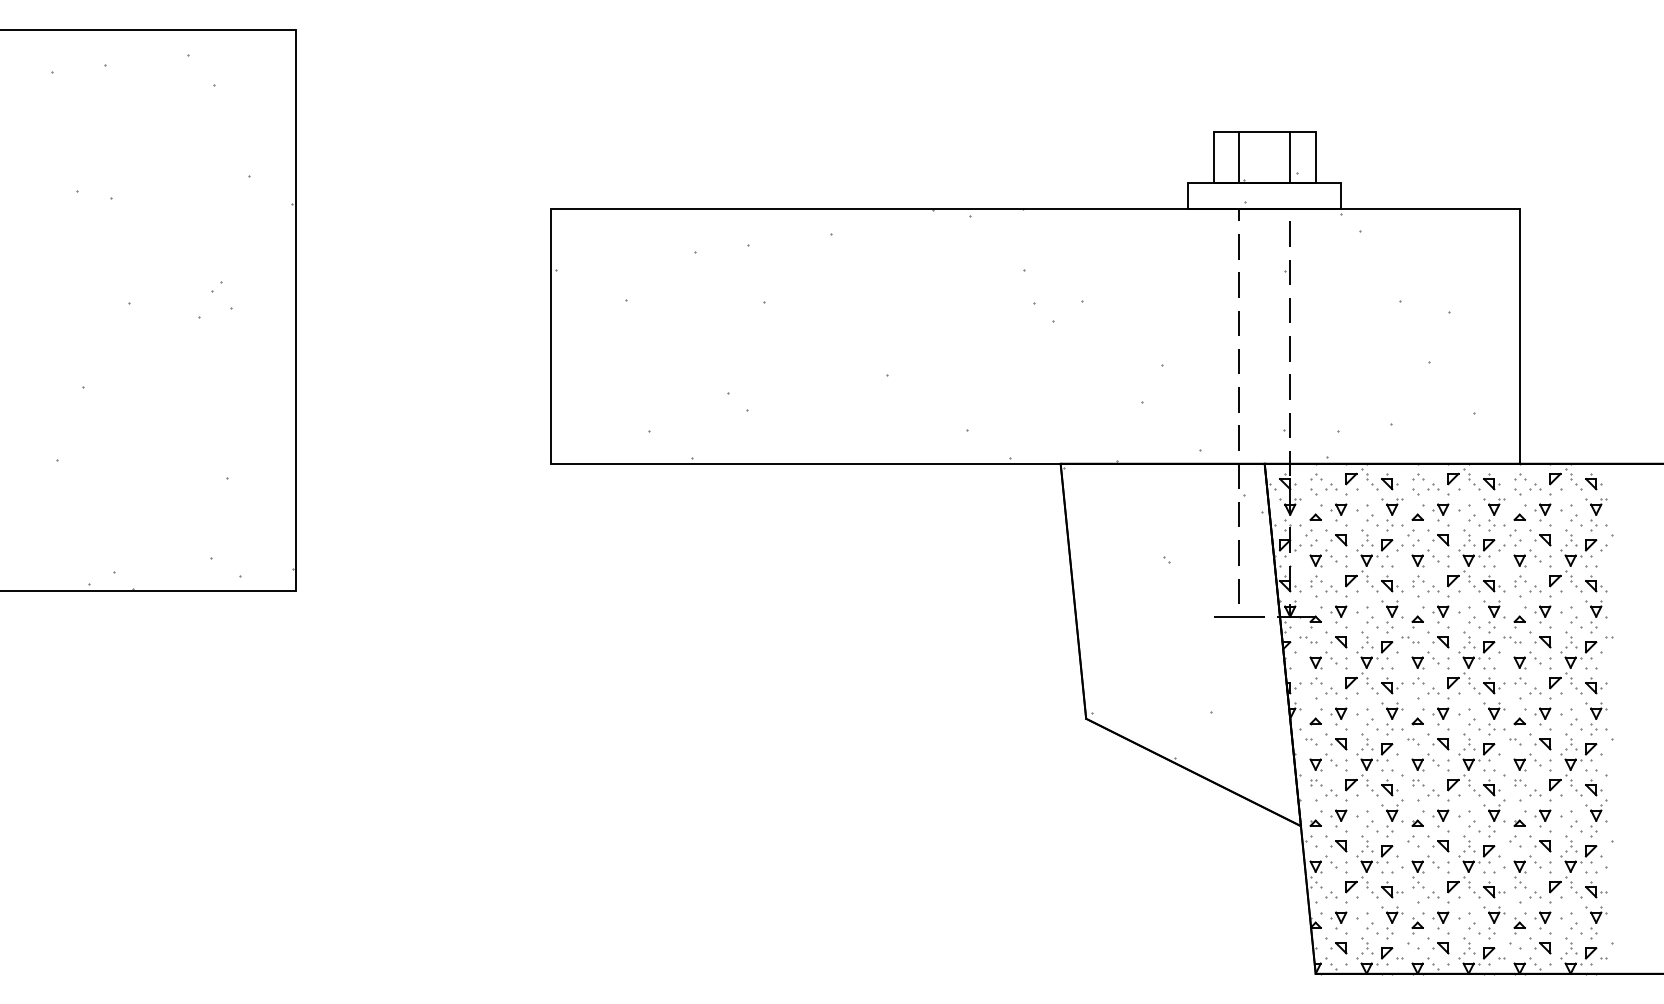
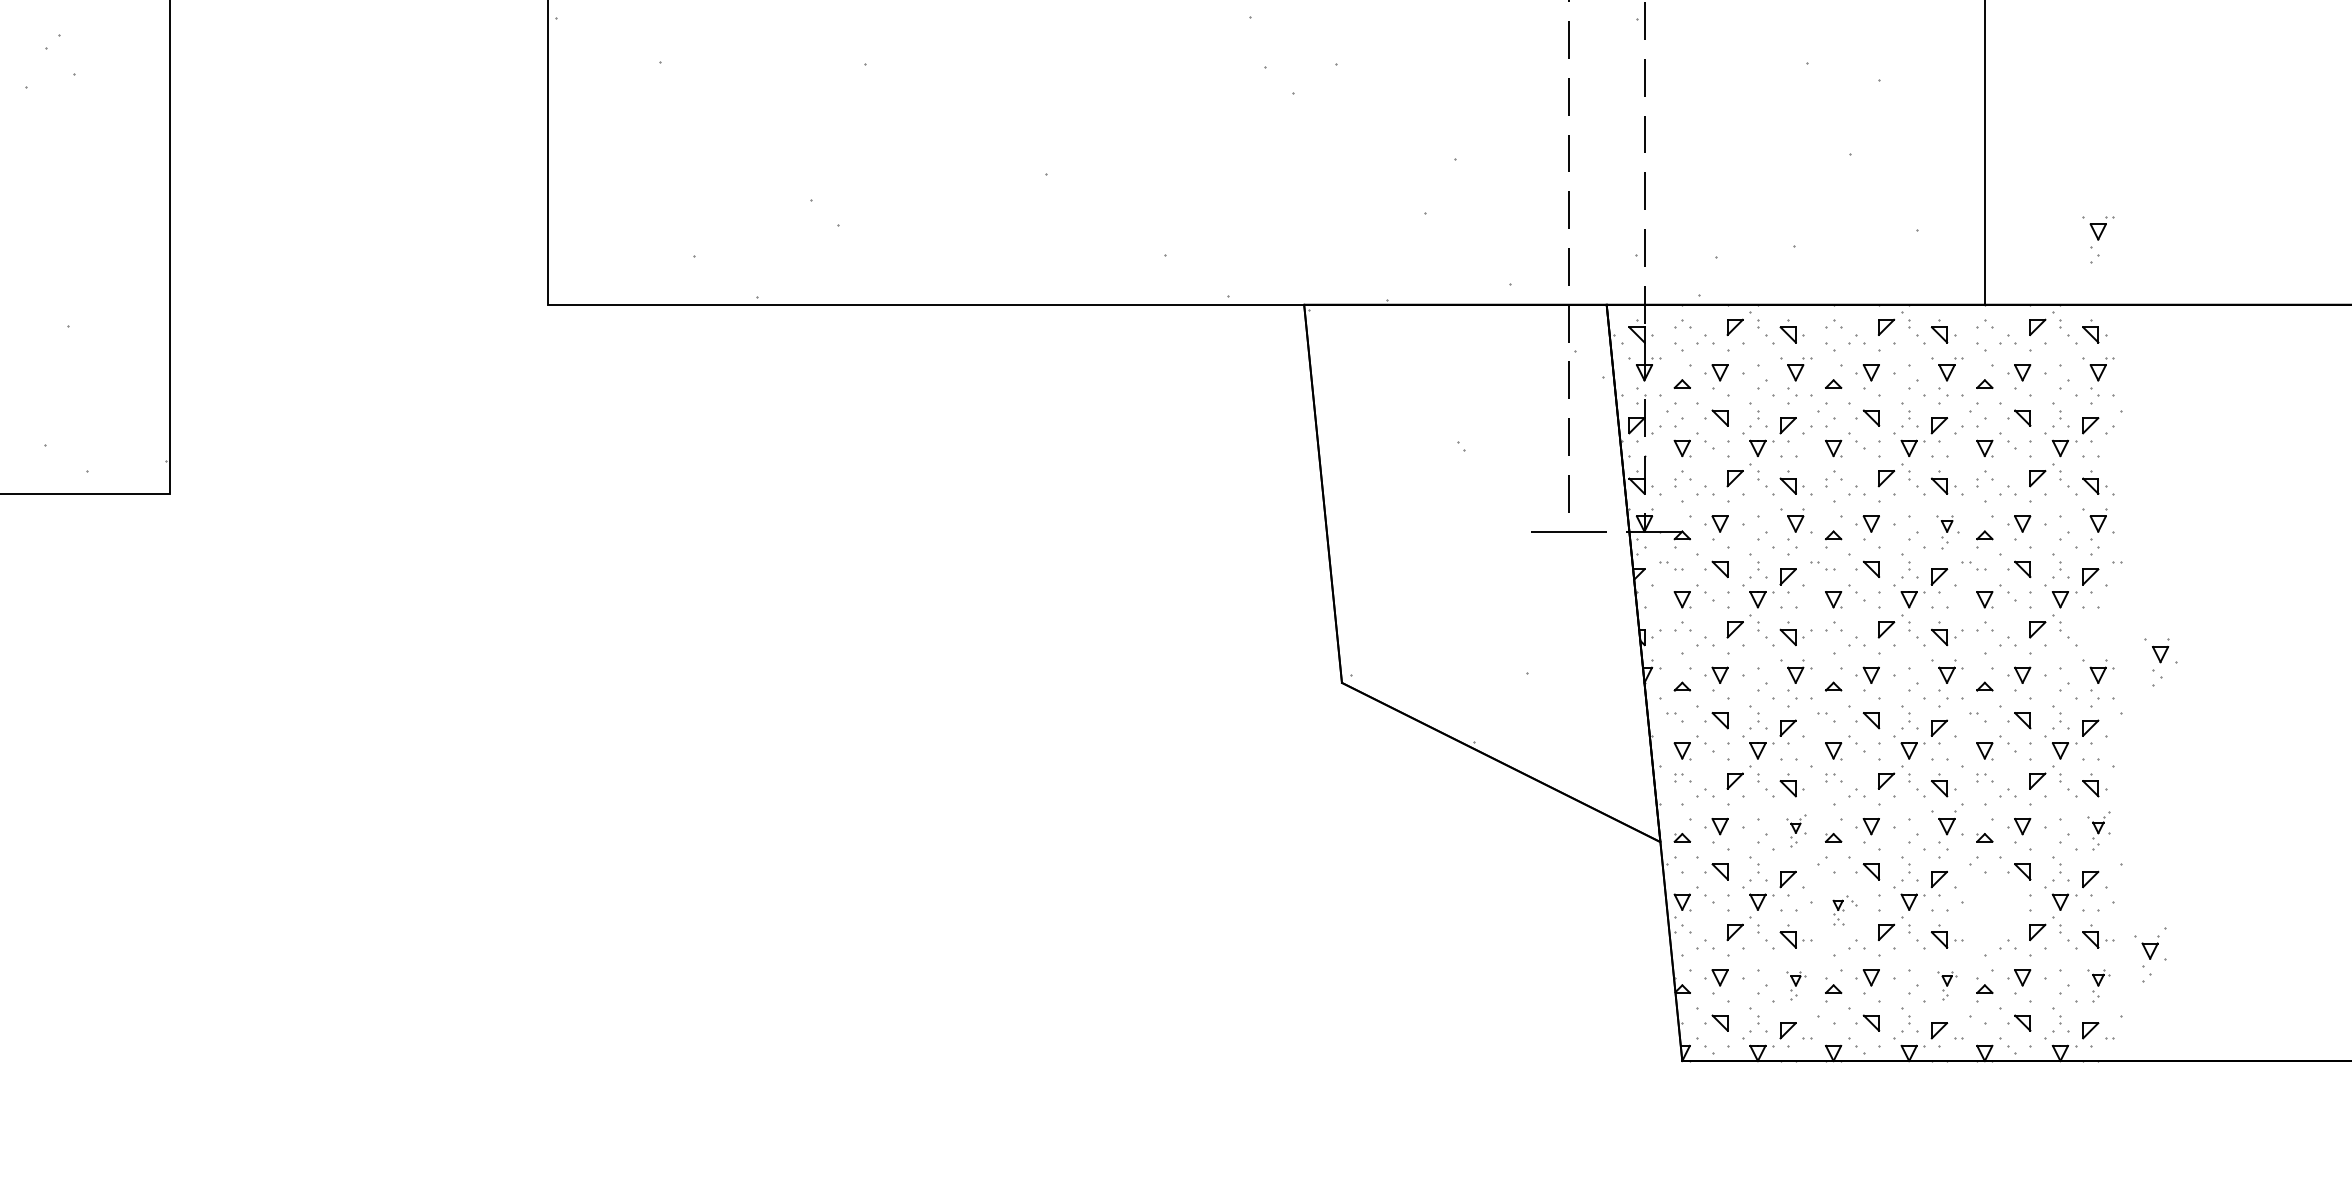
part: (1596, 419) -> (2098, 239), added
part: (1494, 616) -> (1947, 531), size x0.7
part: (1596, 685) -> (2098, 633), removed
part: (1638, 704) -> (2160, 661), added
part: (1392, 818) -> (1796, 830), size x0.6
part: (1596, 818) -> (2098, 830), size x0.7
part: (1425, 871) -> (1845, 909), size x0.6
part: (1527, 871) -> (1996, 909), removed
part: (1631, 902) -> (2150, 955), added
part: (1392, 922) -> (1796, 984), size x0.6
part: (1494, 922) -> (1947, 984), size x0.6
part: (1596, 922) -> (2098, 984), size x0.7

